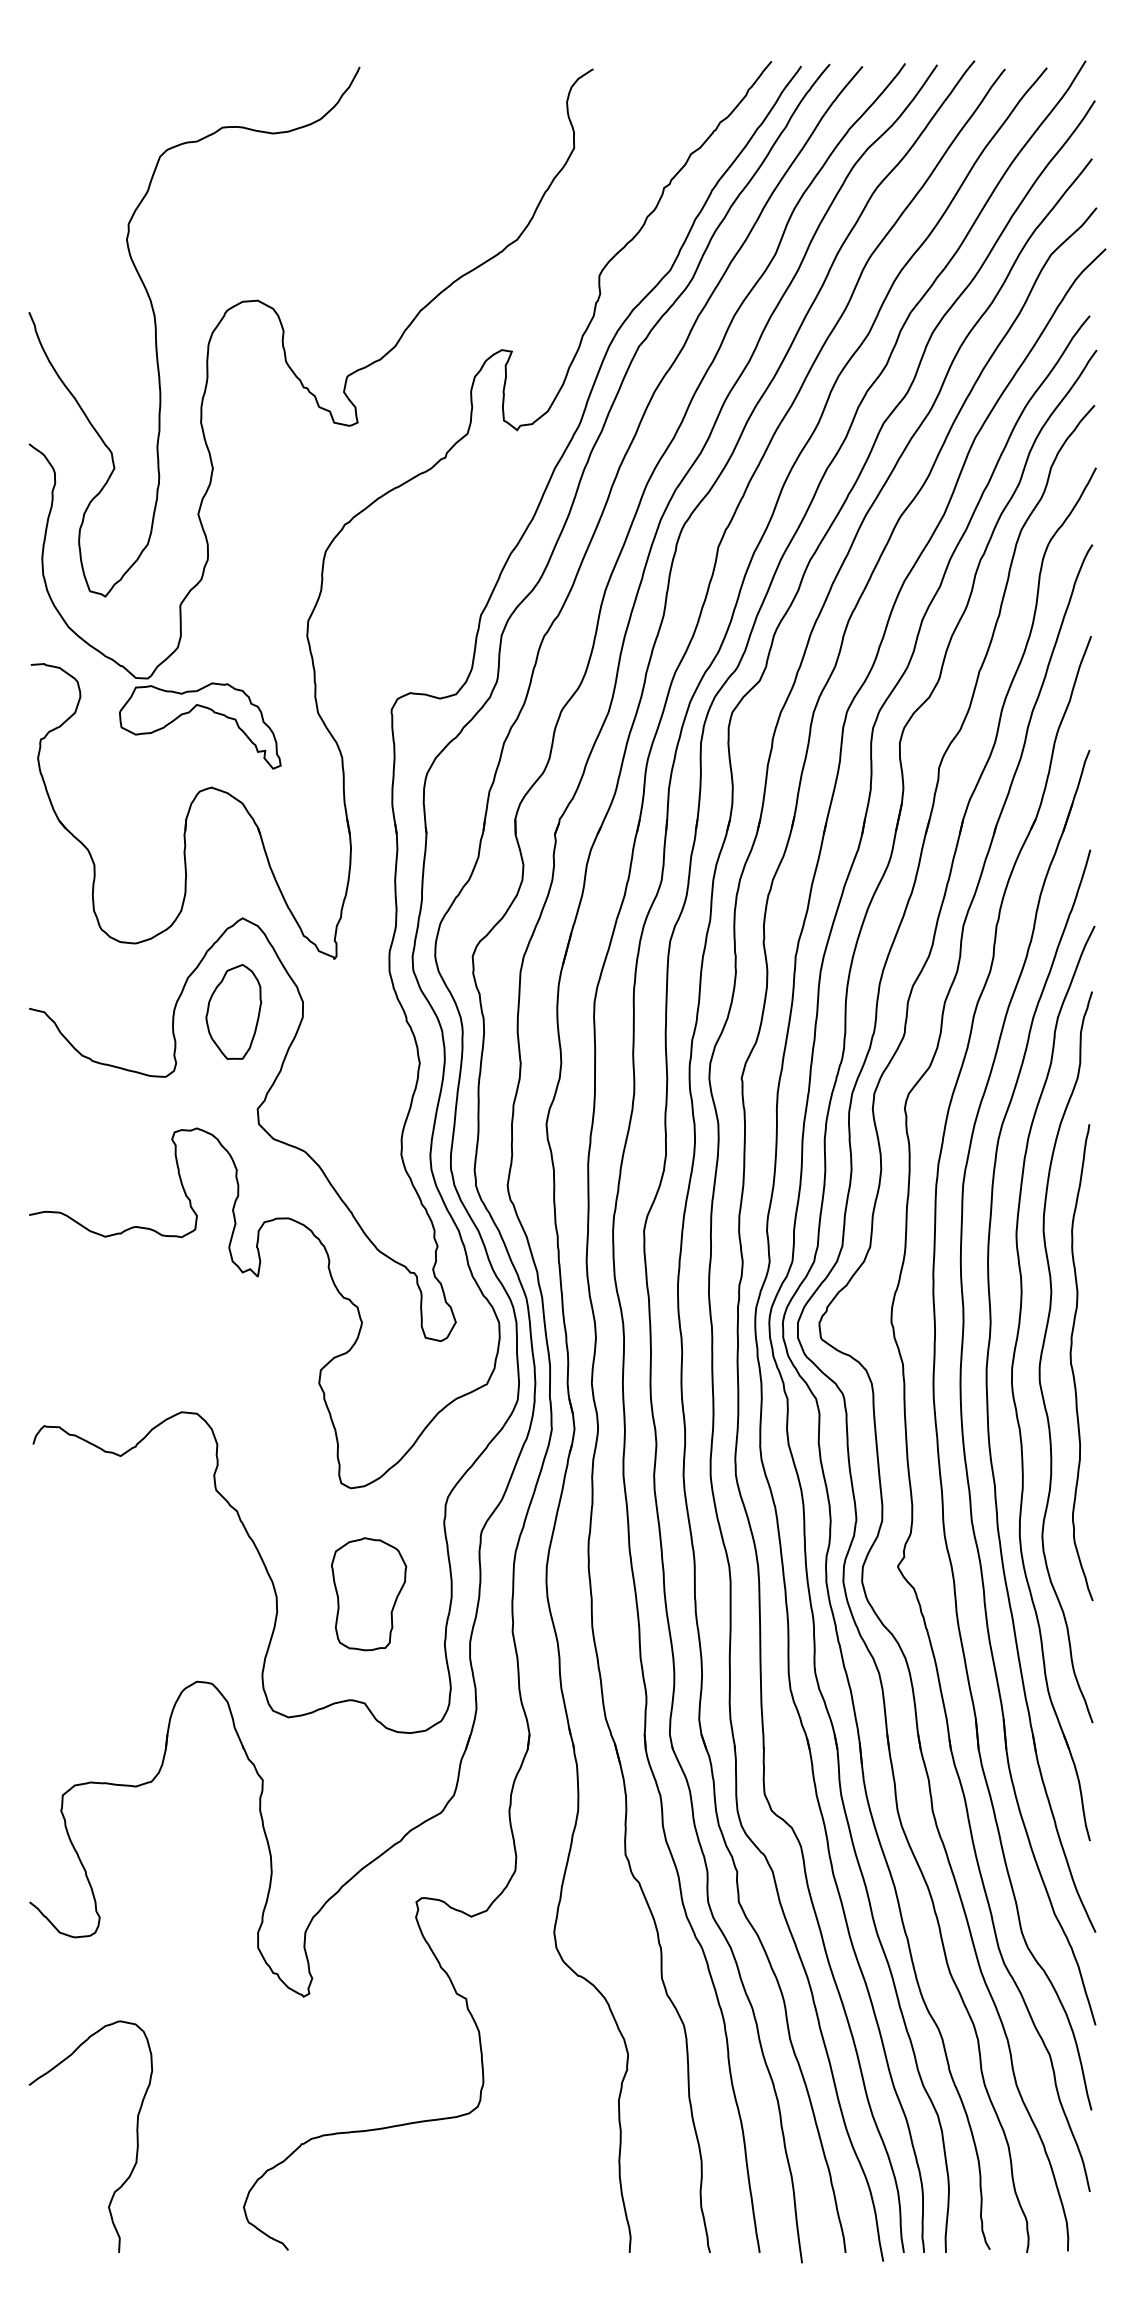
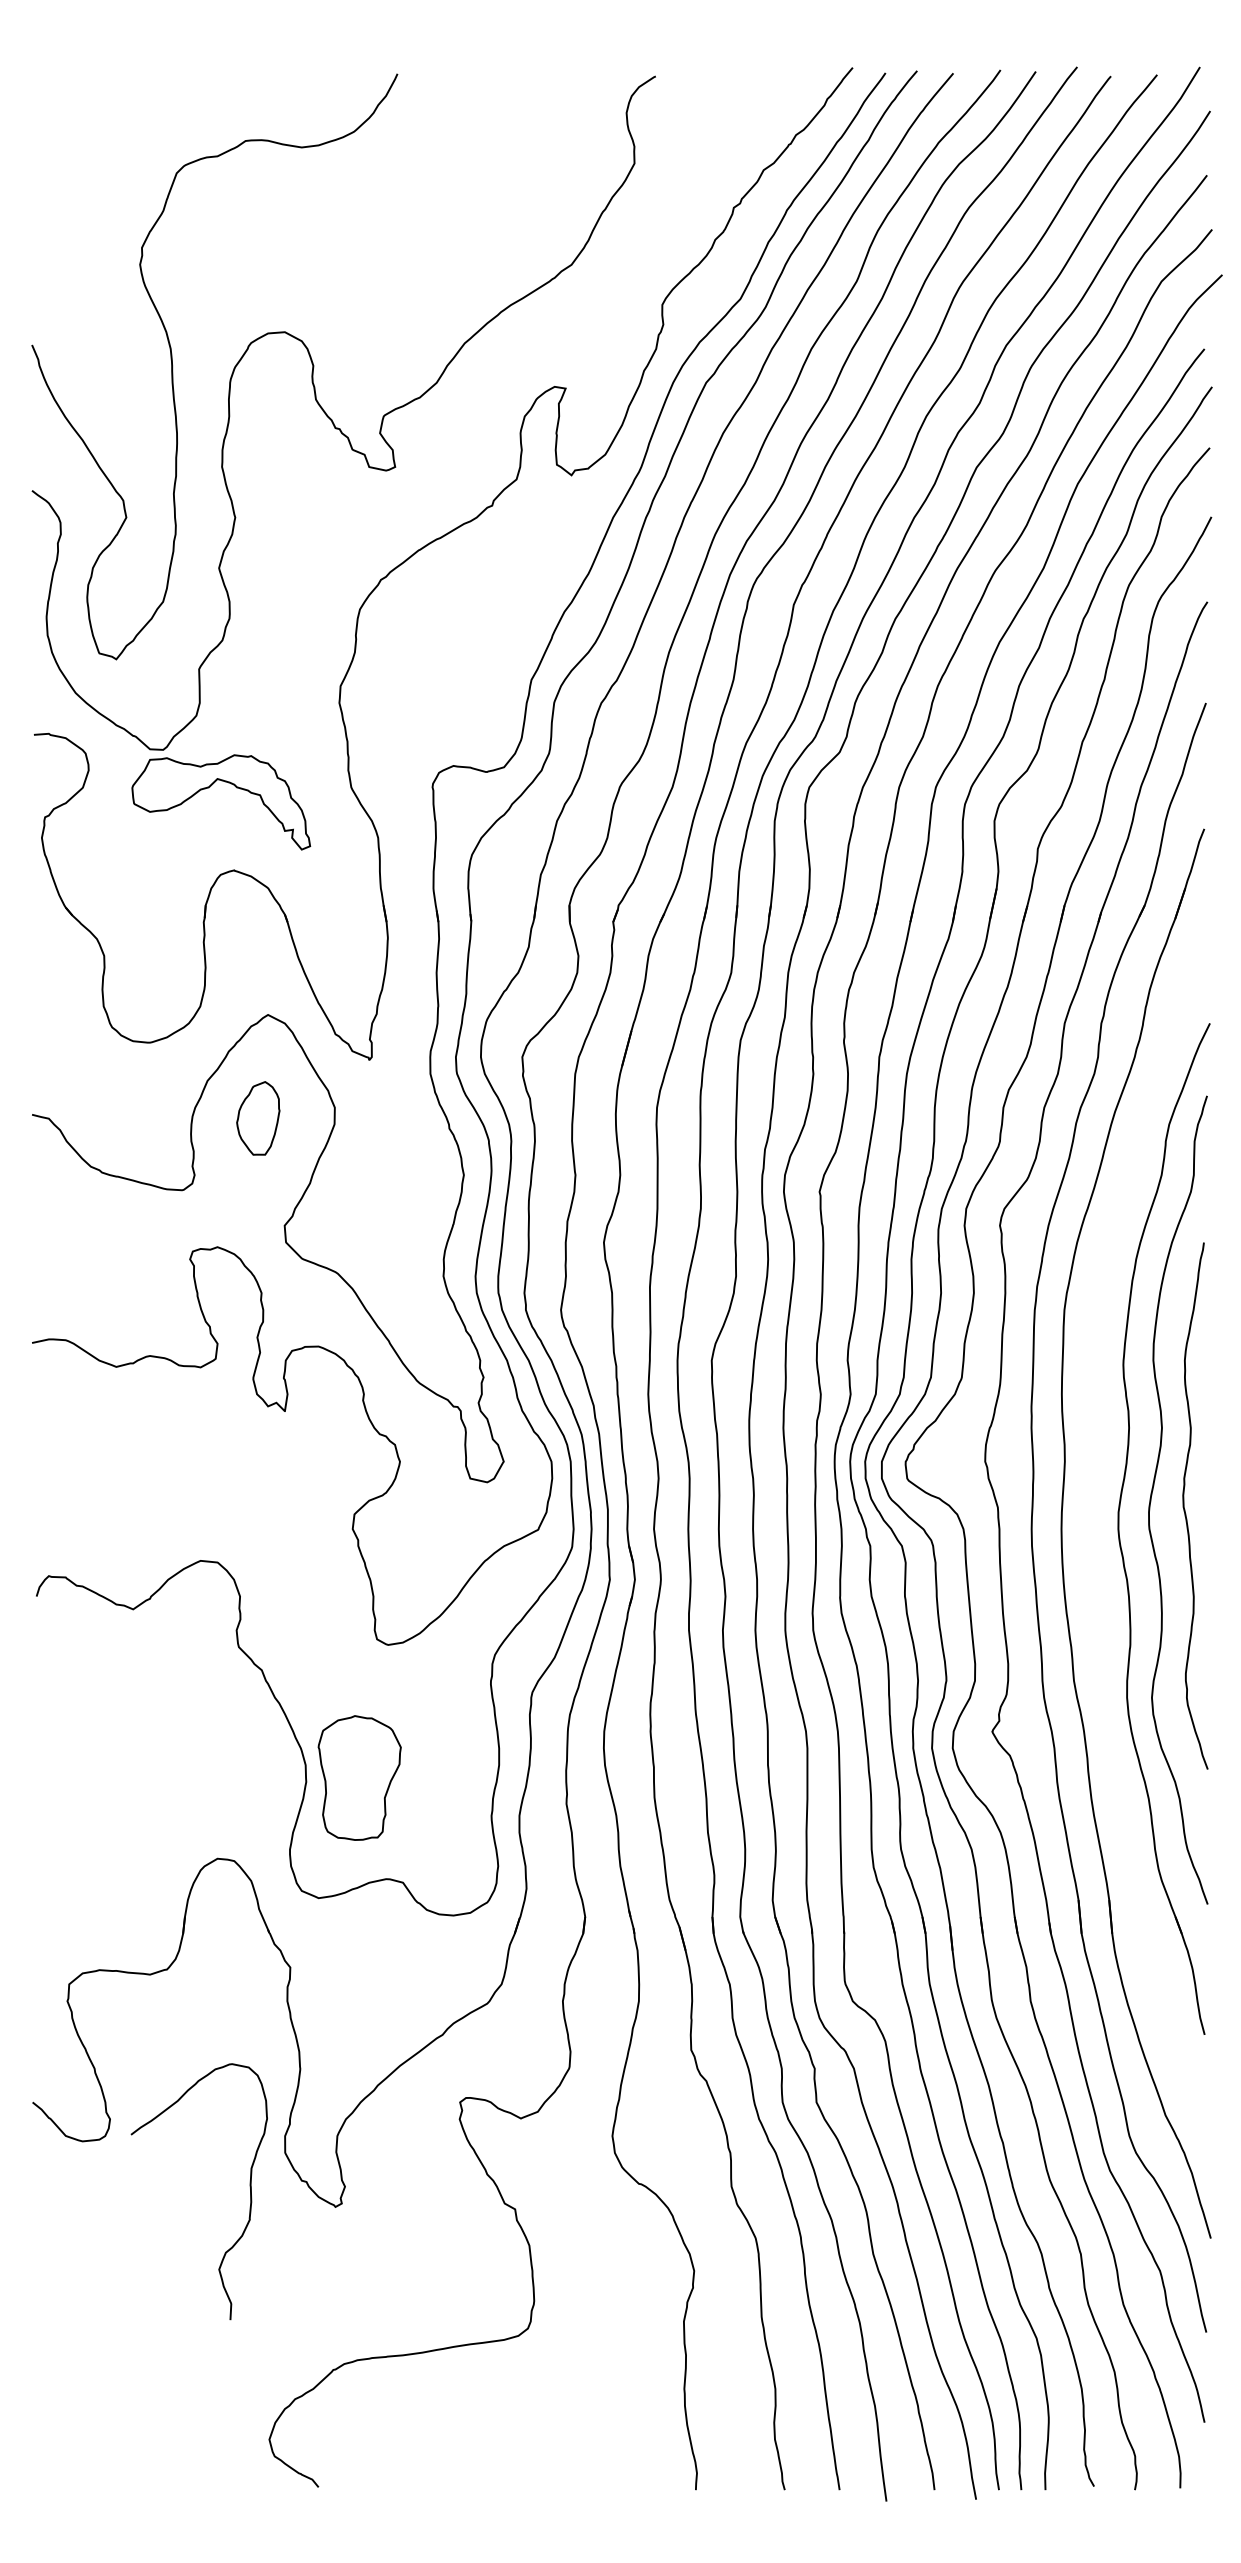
part: (233, 1012) -> (258, 1118), size x0.7
part: (987, 1391) -> (1091, 1537), removed
part: (368, 1593) -> (359, 1777), moved
curve: (136, 2132) -> (249, 2186), moved

